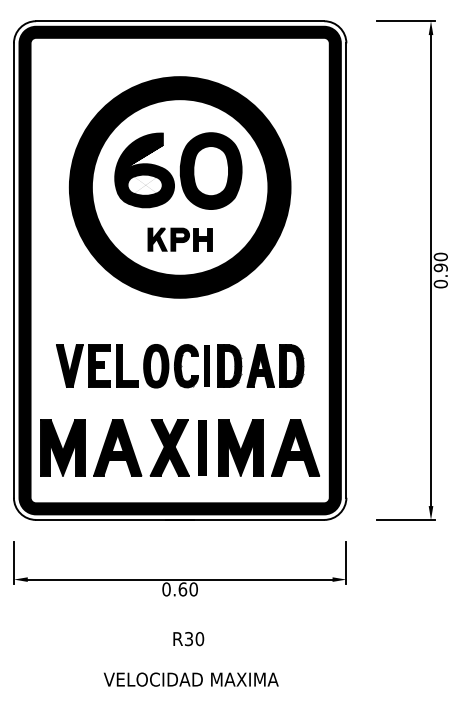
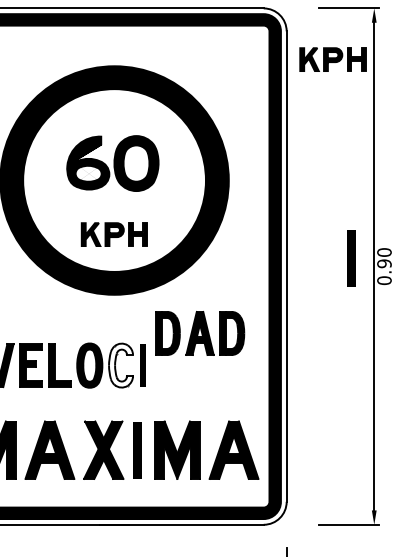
part: (390, 70) -> (332, 59), added
part: (178, 170) -> (112, 162), size x0.7
part: (408, 262) -> (350, 258), added
part: (260, 365) -> (199, 332), moved
fill: (186, 366) -> (121, 365), removed

